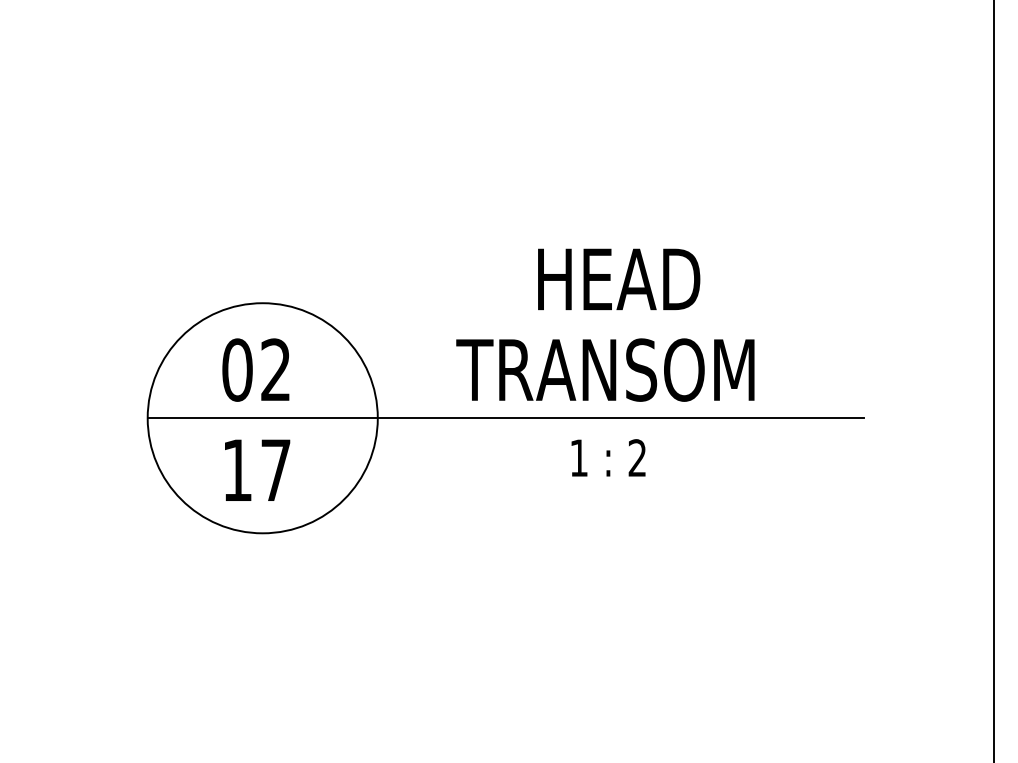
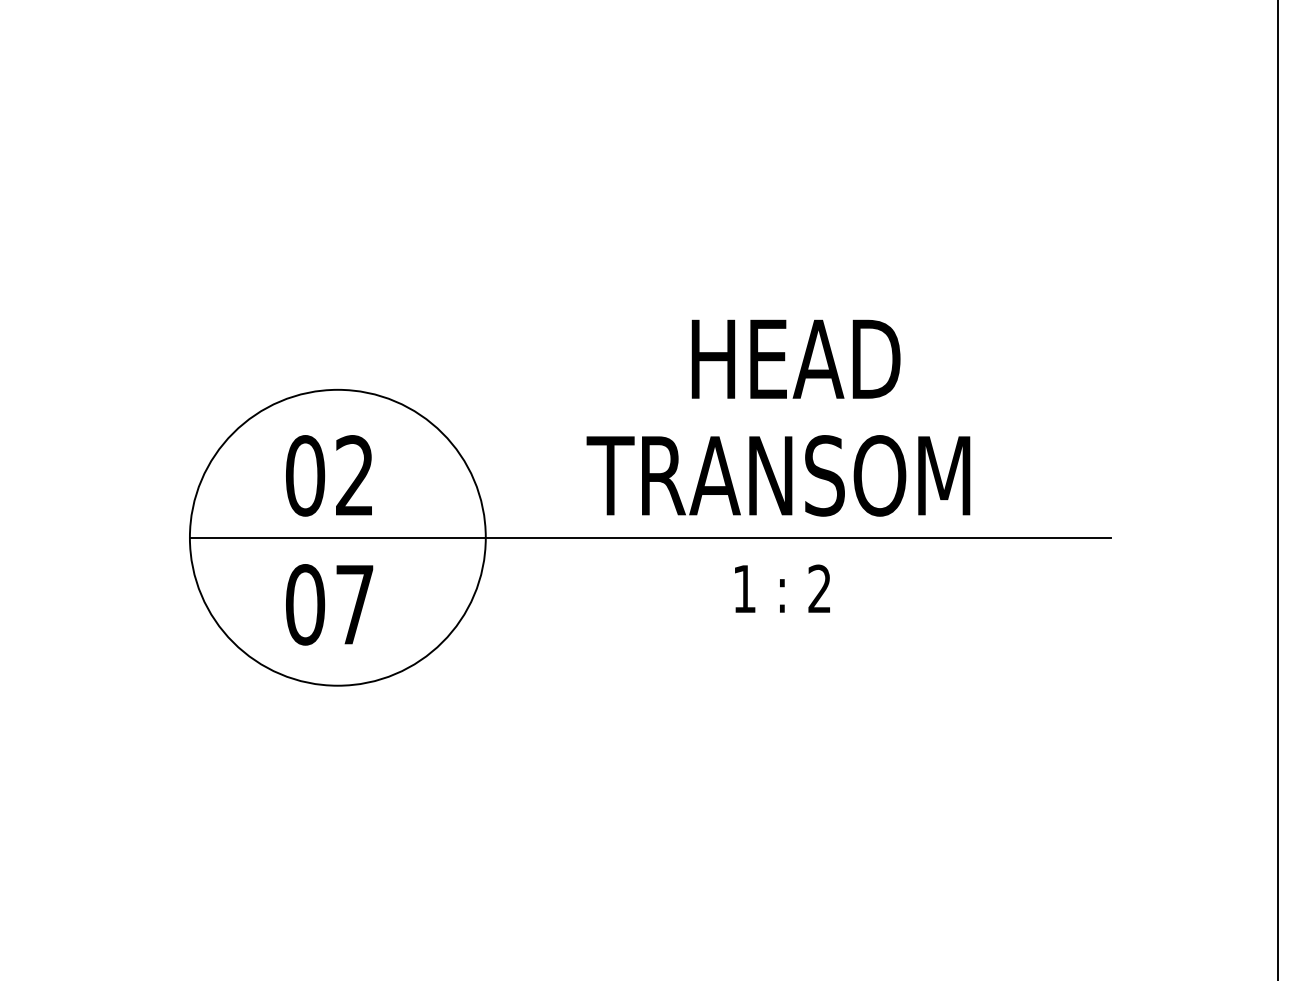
text: (237, 470) -> (305, 604), 17 -> 07

